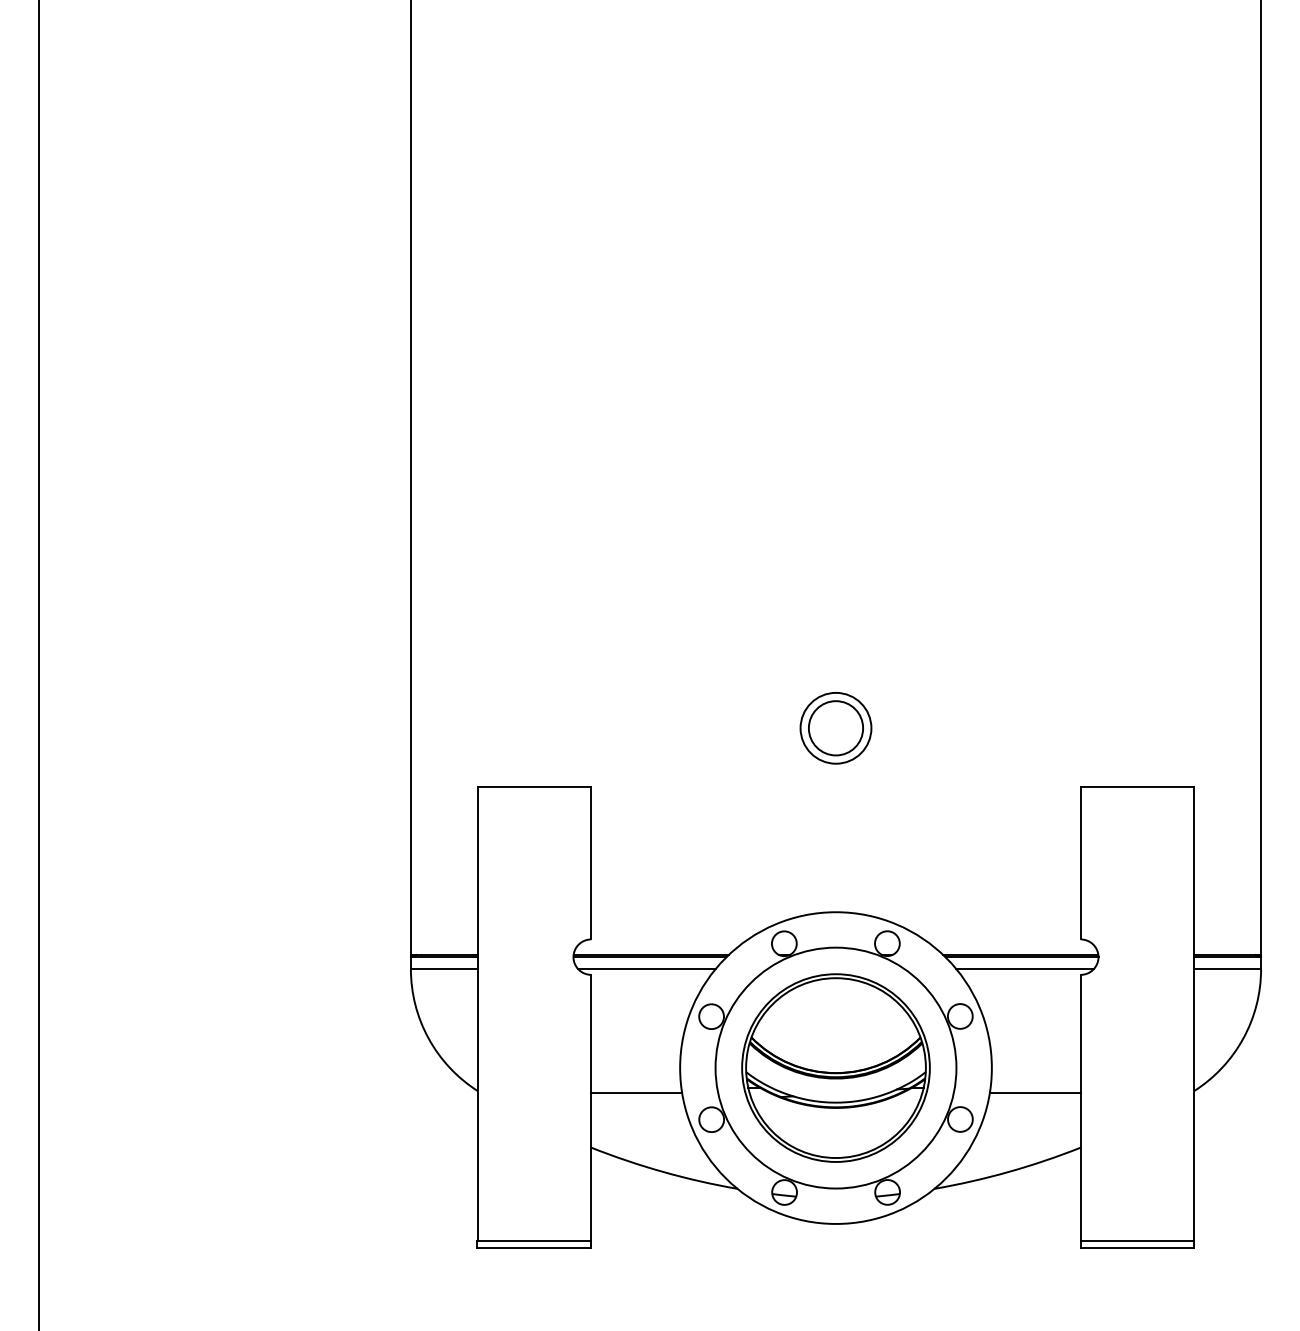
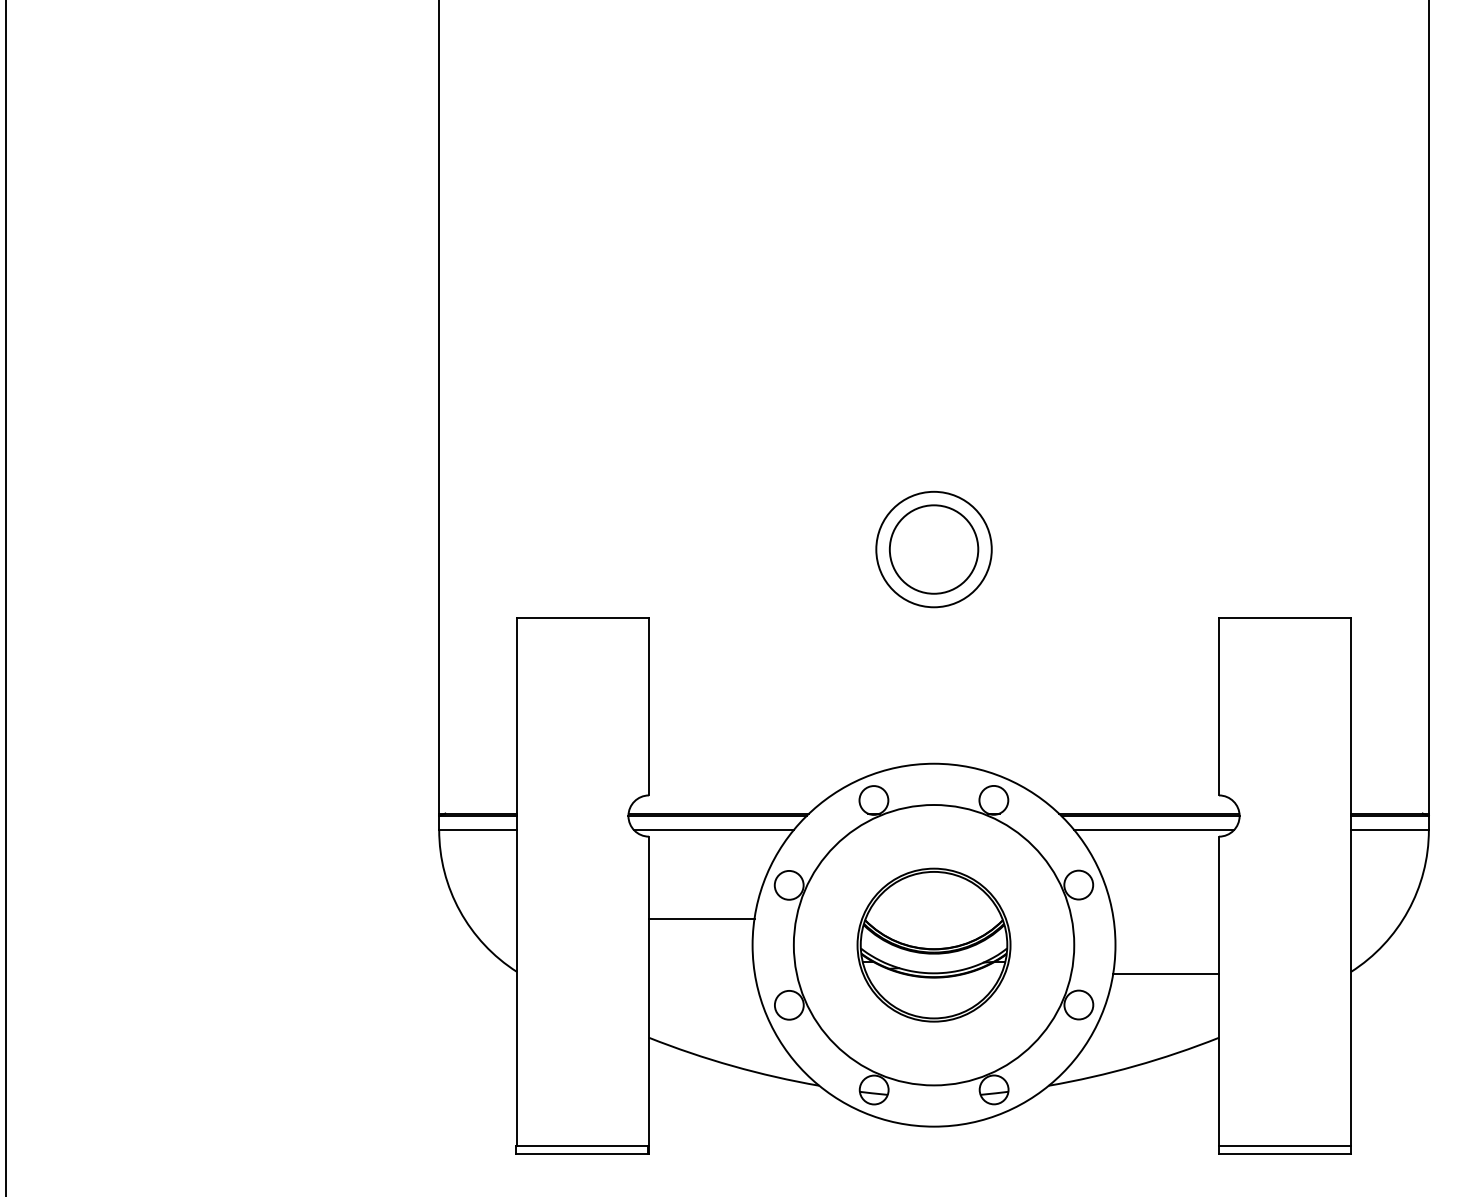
part: (835, 728) -> (933, 549), size x1.4
part: (835, 1067) -> (933, 944), size x0.7
line: (636, 1092) -> (701, 918), moved

